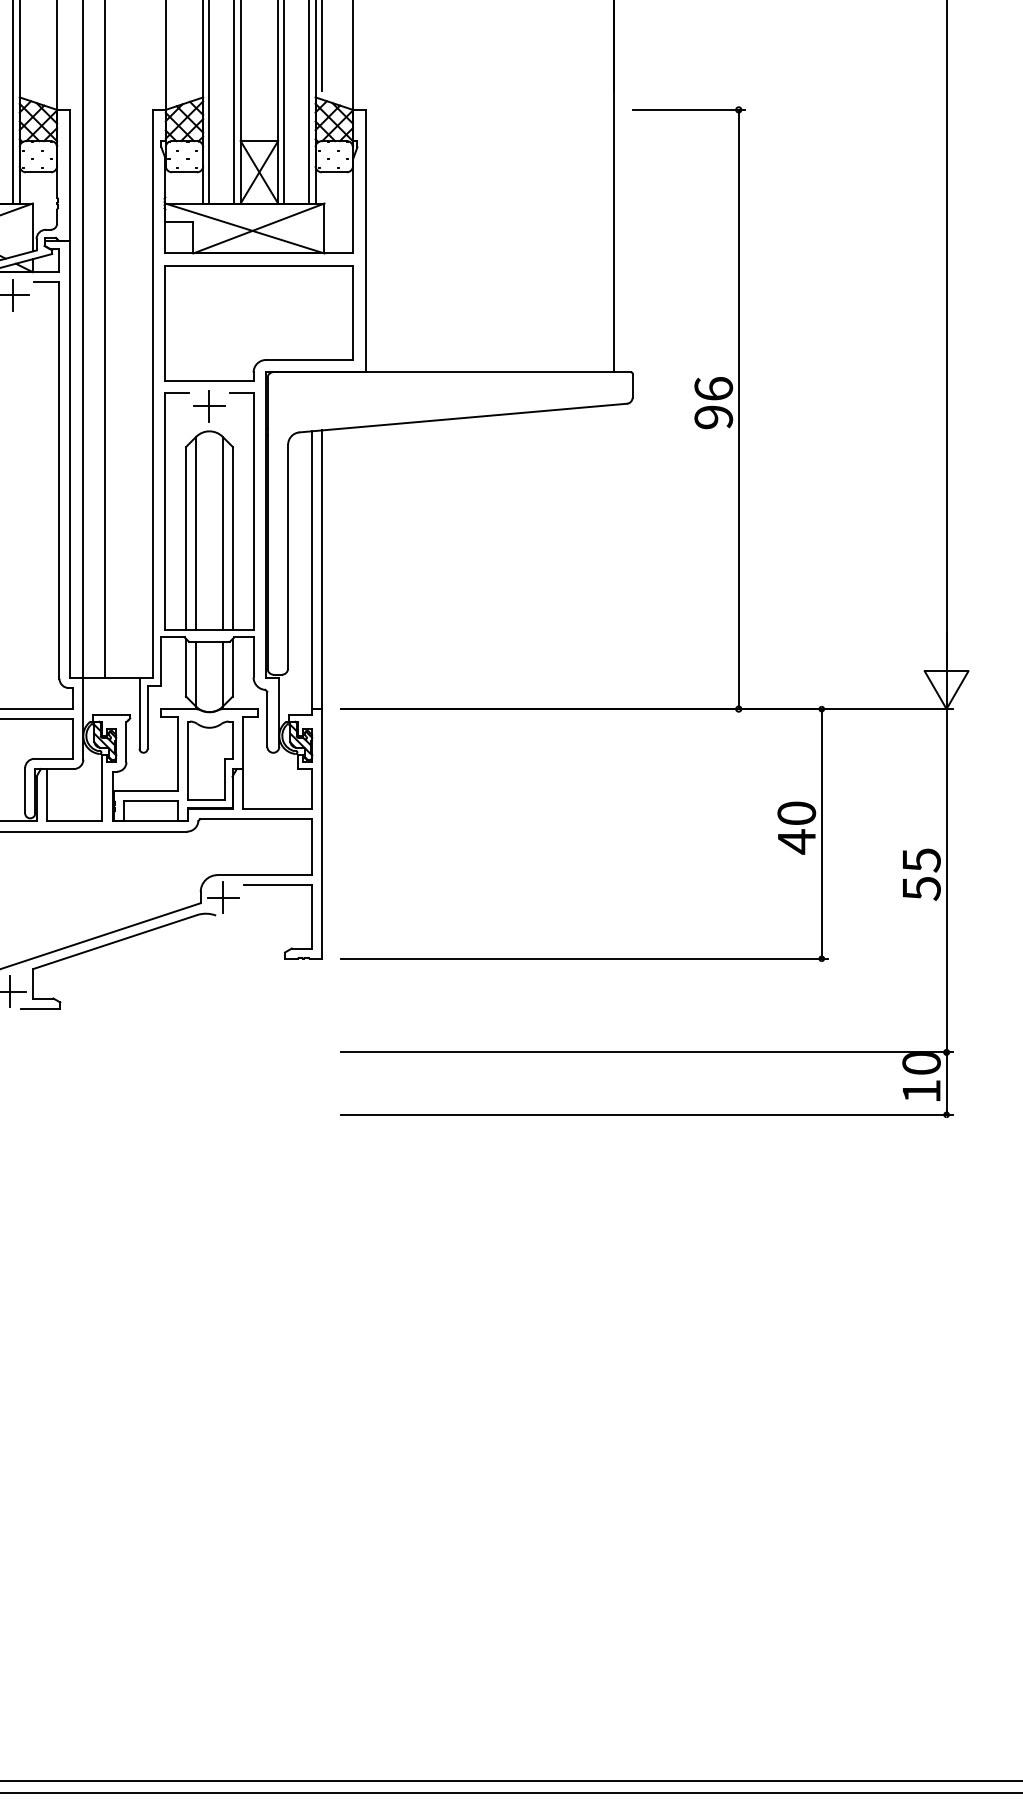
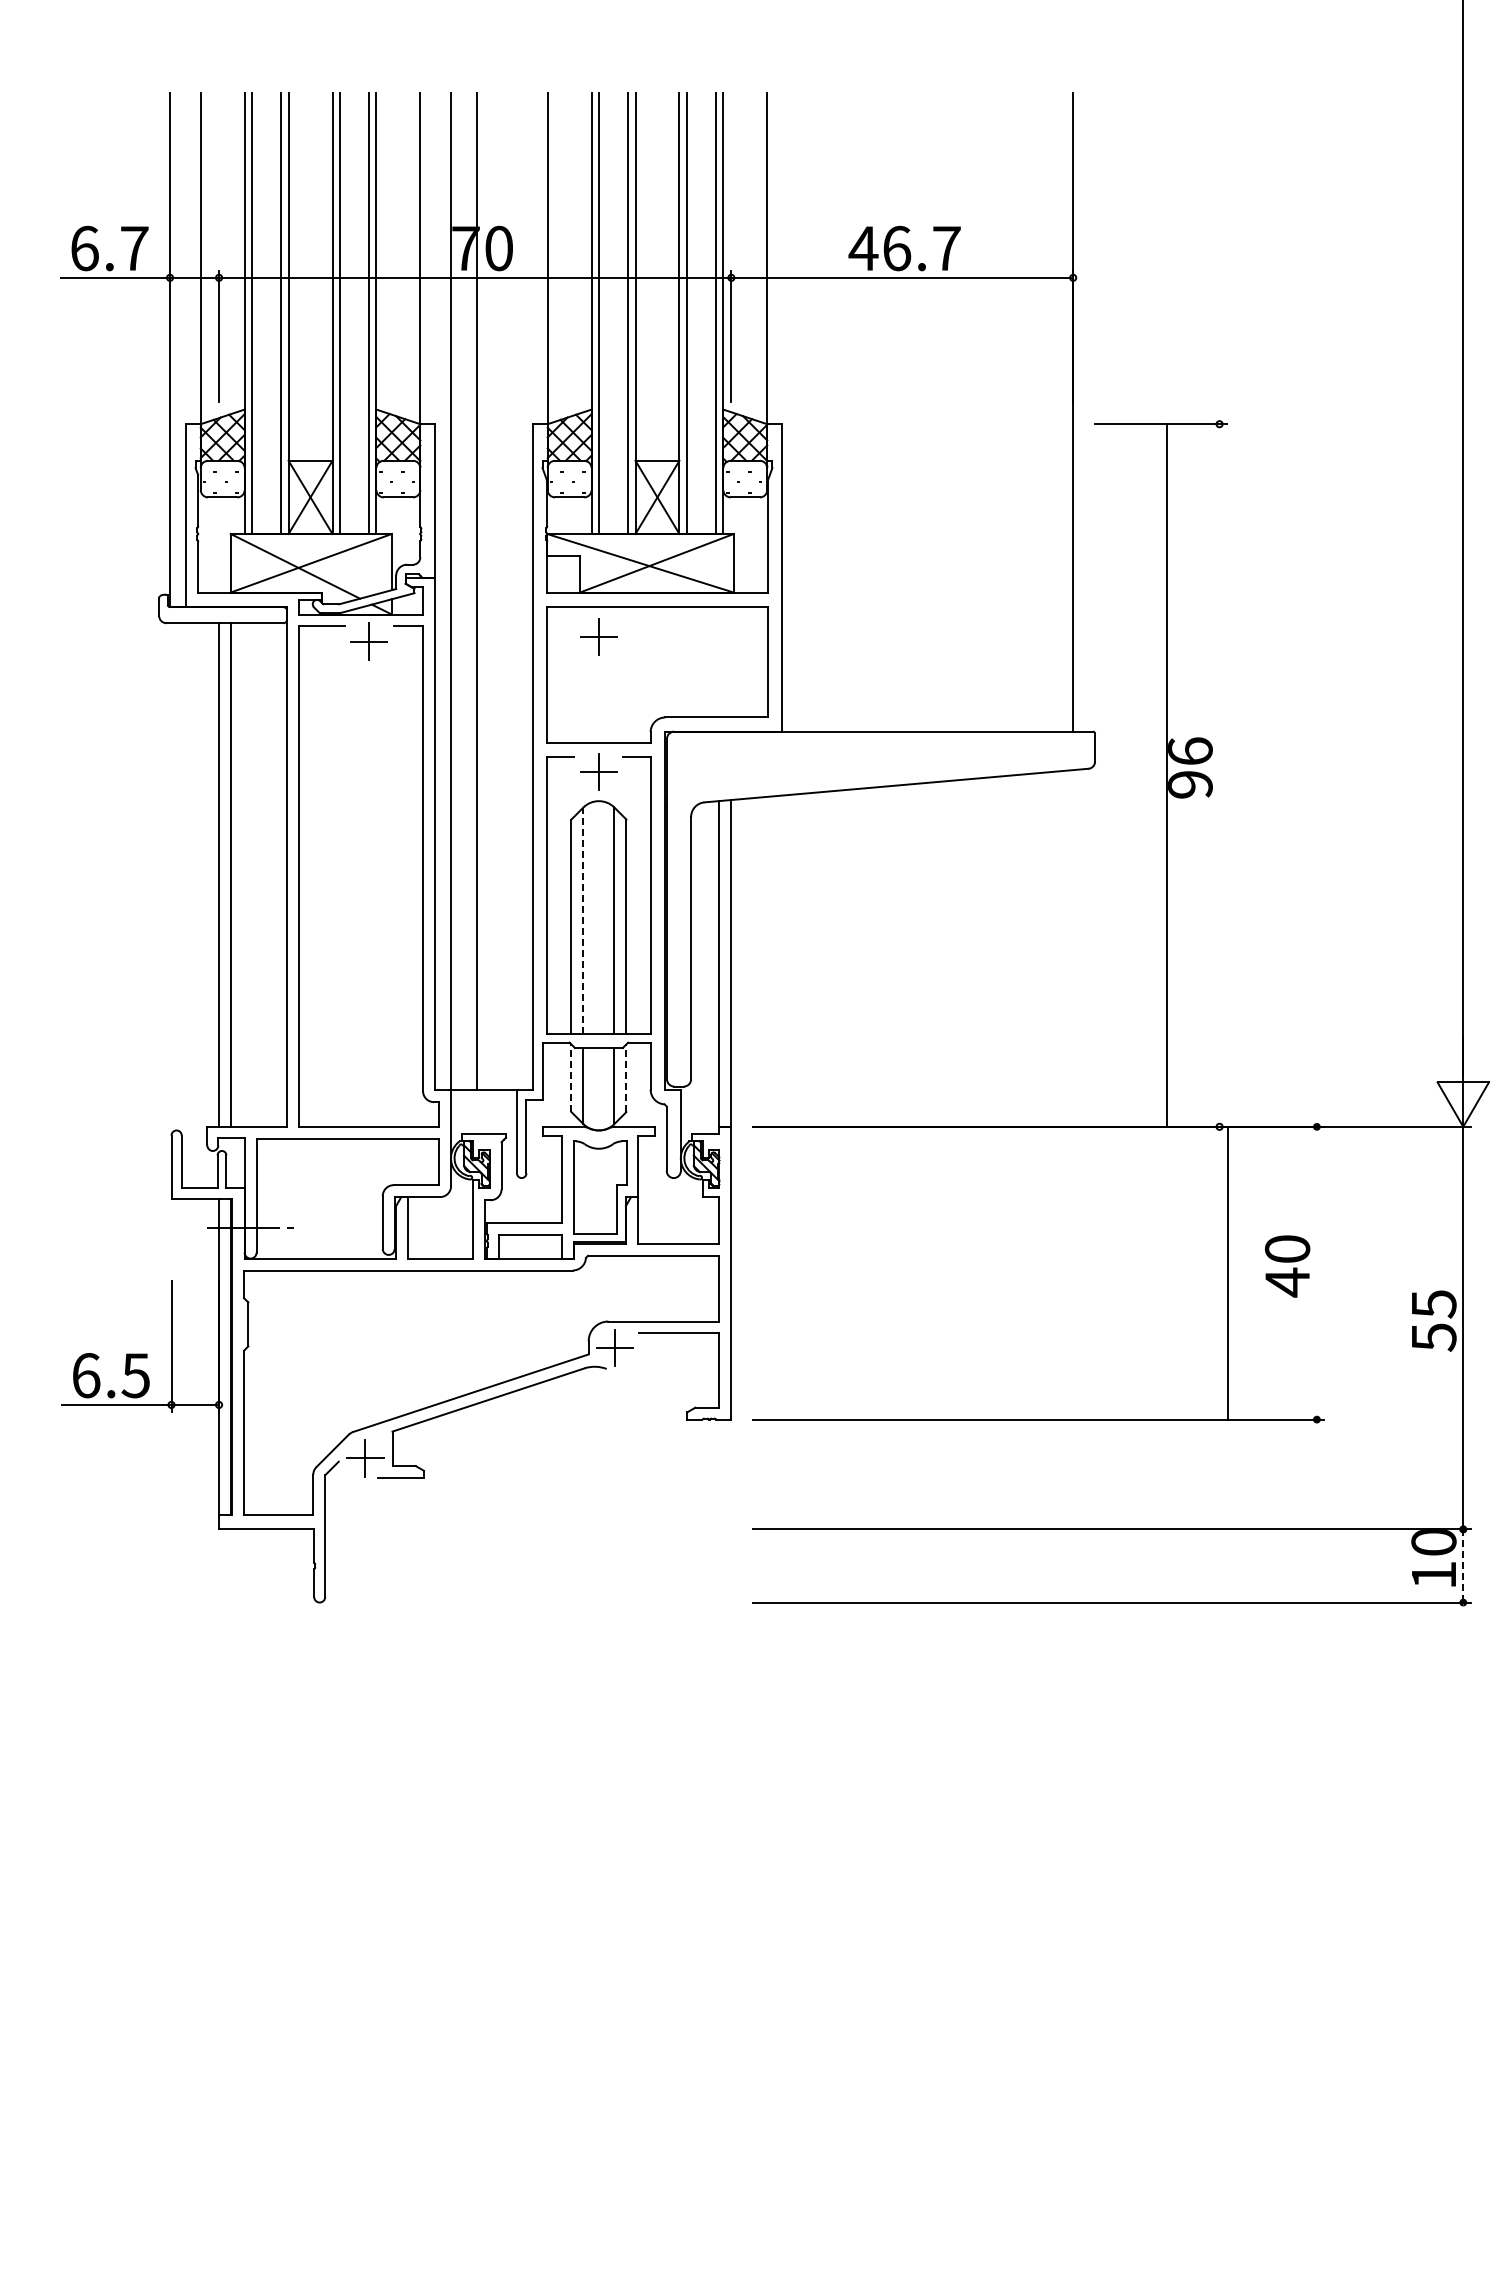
part: (209, 290) -> (598, 636), added
line: (738, 409) -> (1166, 775), moved
line: (196, 533) -> (583, 920), solid -> dashed
line: (186, 667) -> (571, 1078), solid -> dashed
line: (232, 667) -> (626, 1078), solid -> dashed
line: (821, 833) -> (1227, 1272), moved
line: (946, 1083) -> (1463, 1565), solid -> dashed

